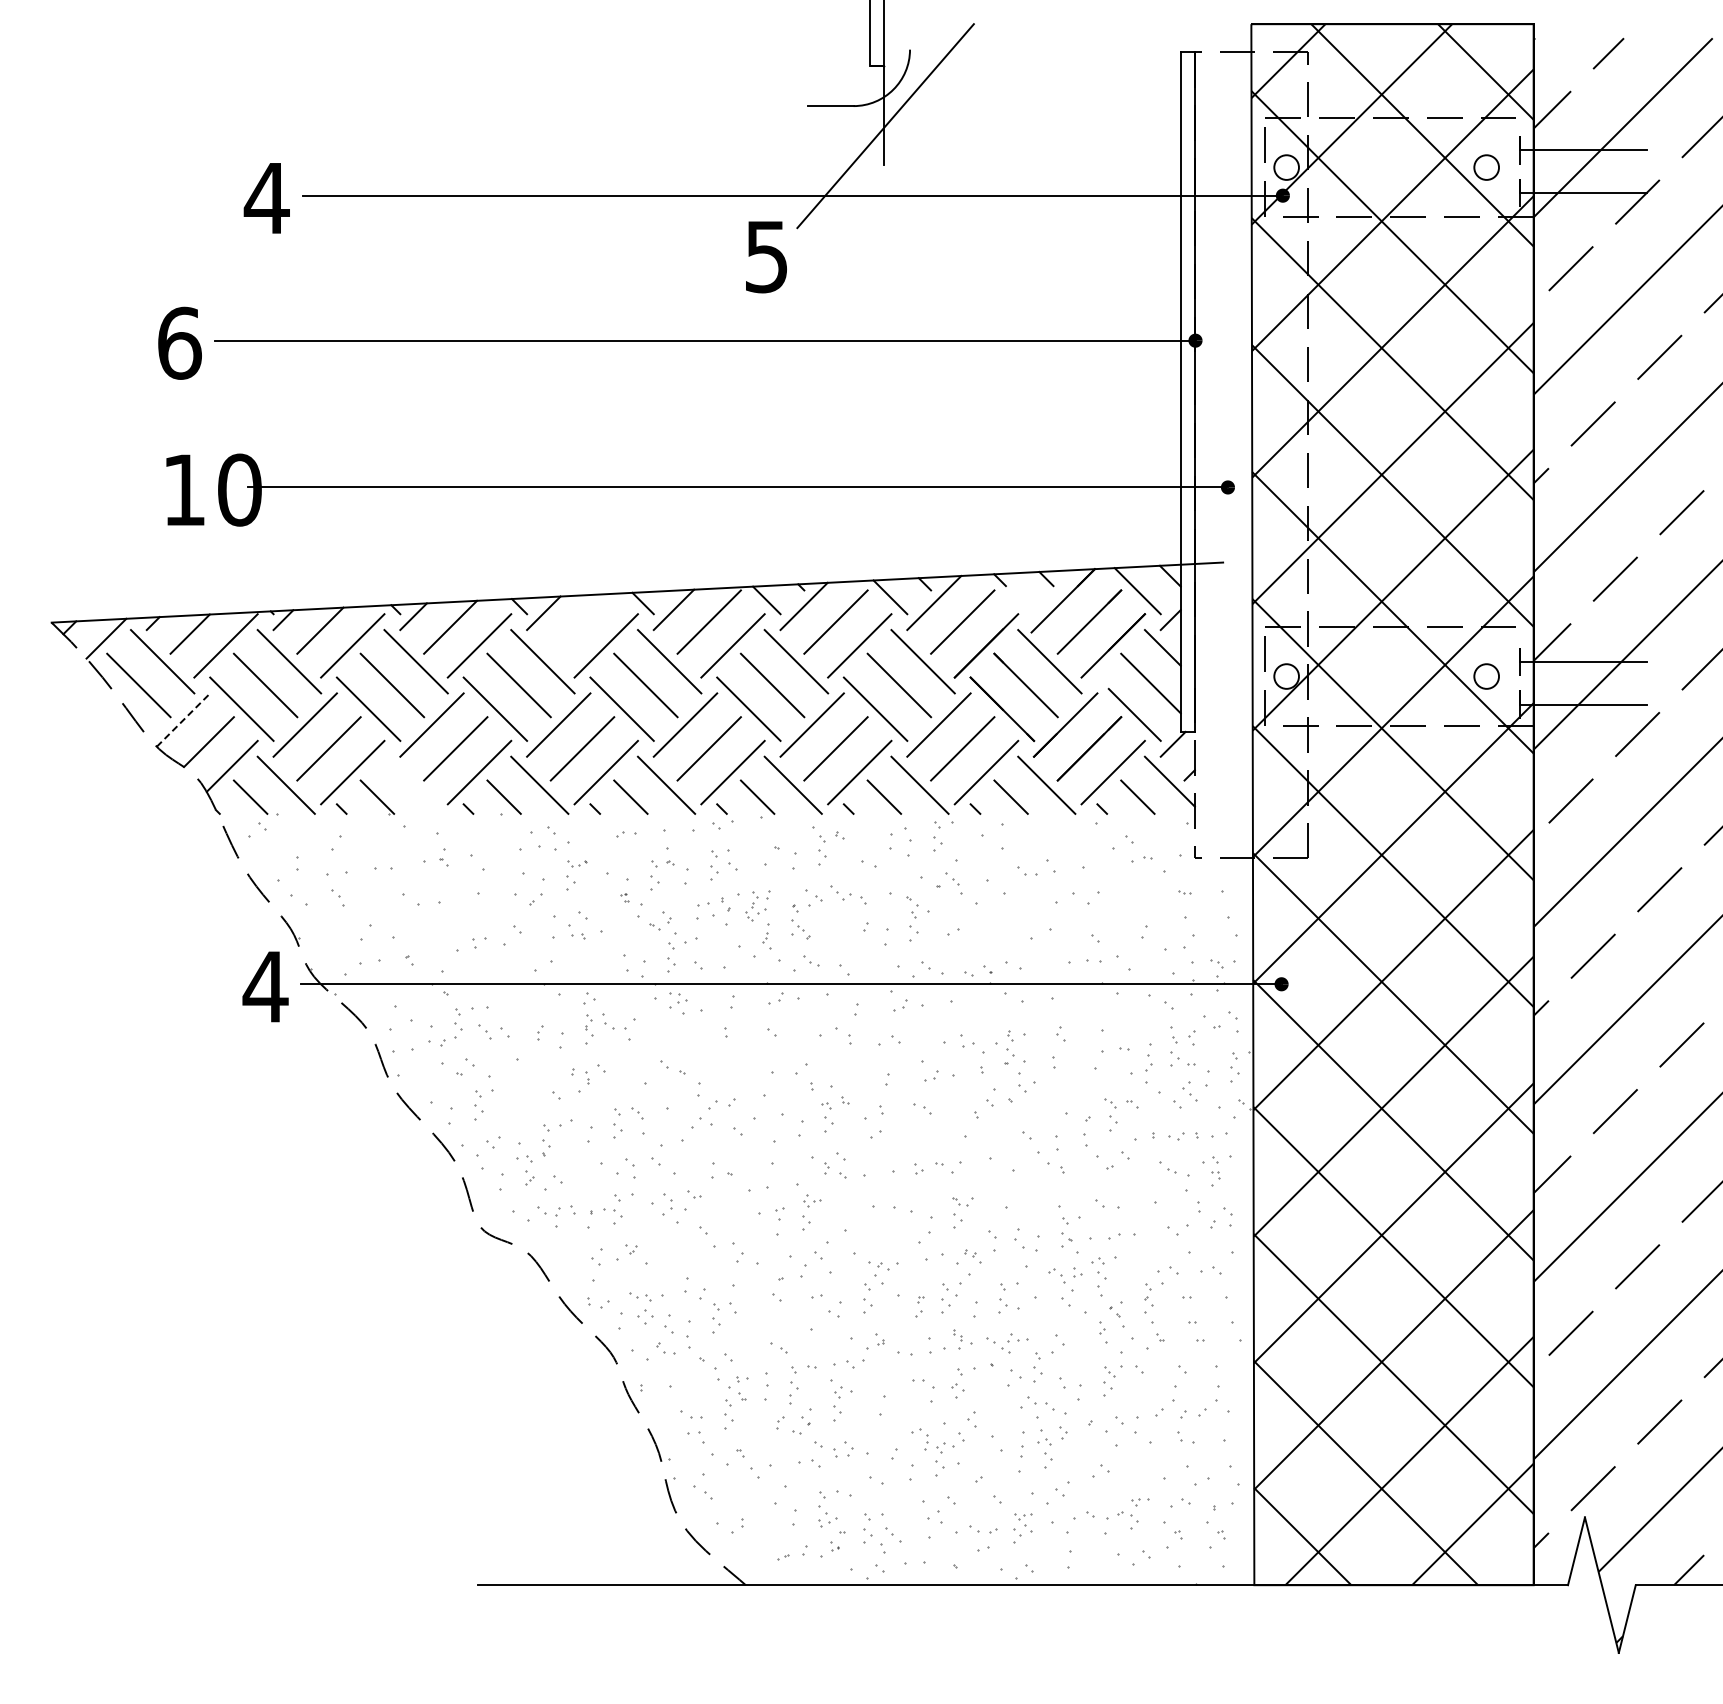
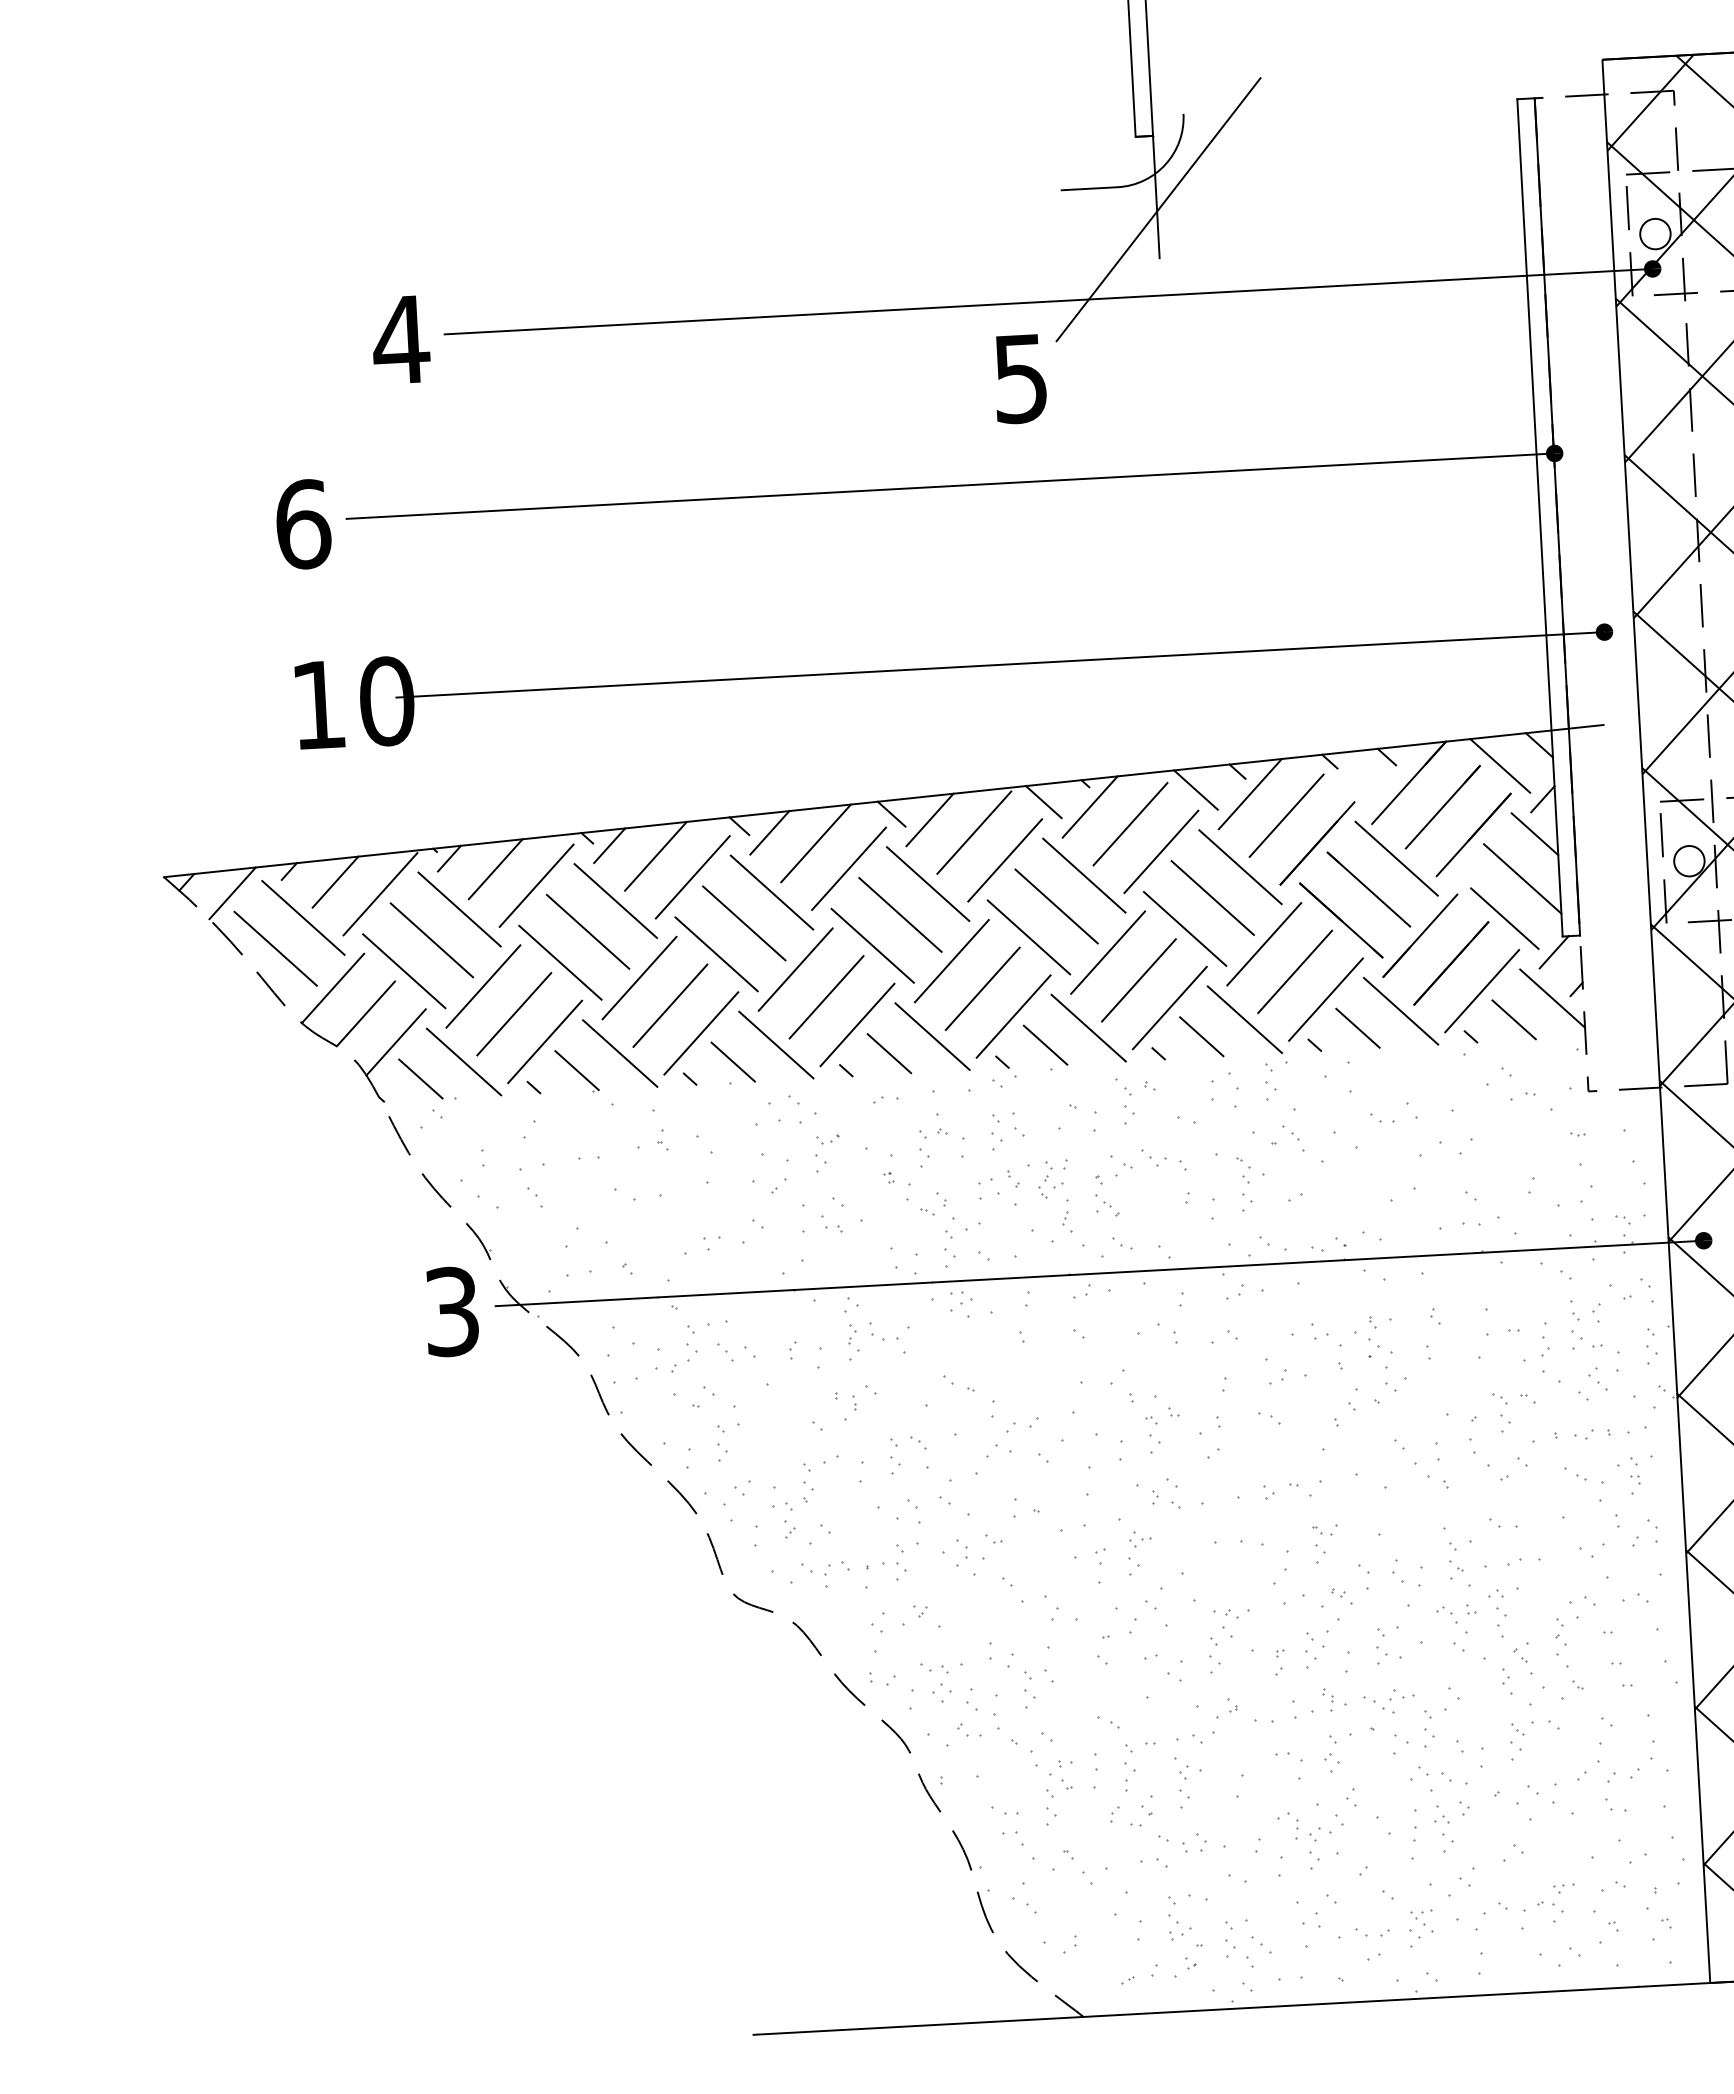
line: (580, 623) -> (815, 842), added
line: (183, 720) -> (333, 988), dashed -> solid
line: (412, 784) -> (619, 1052), added
text: (265, 986) -> (451, 1311), 4 -> 3

